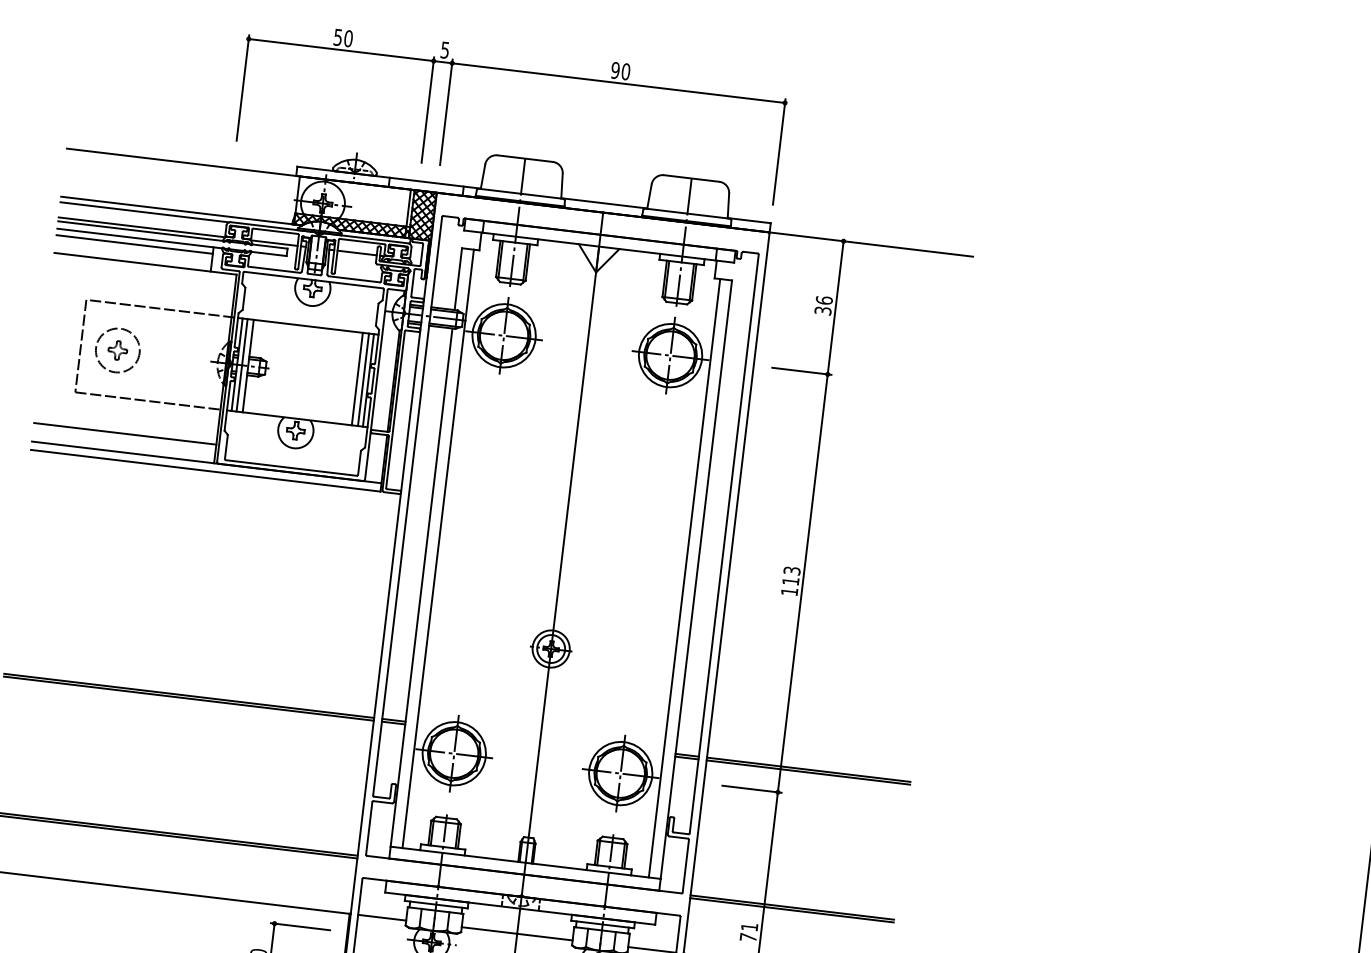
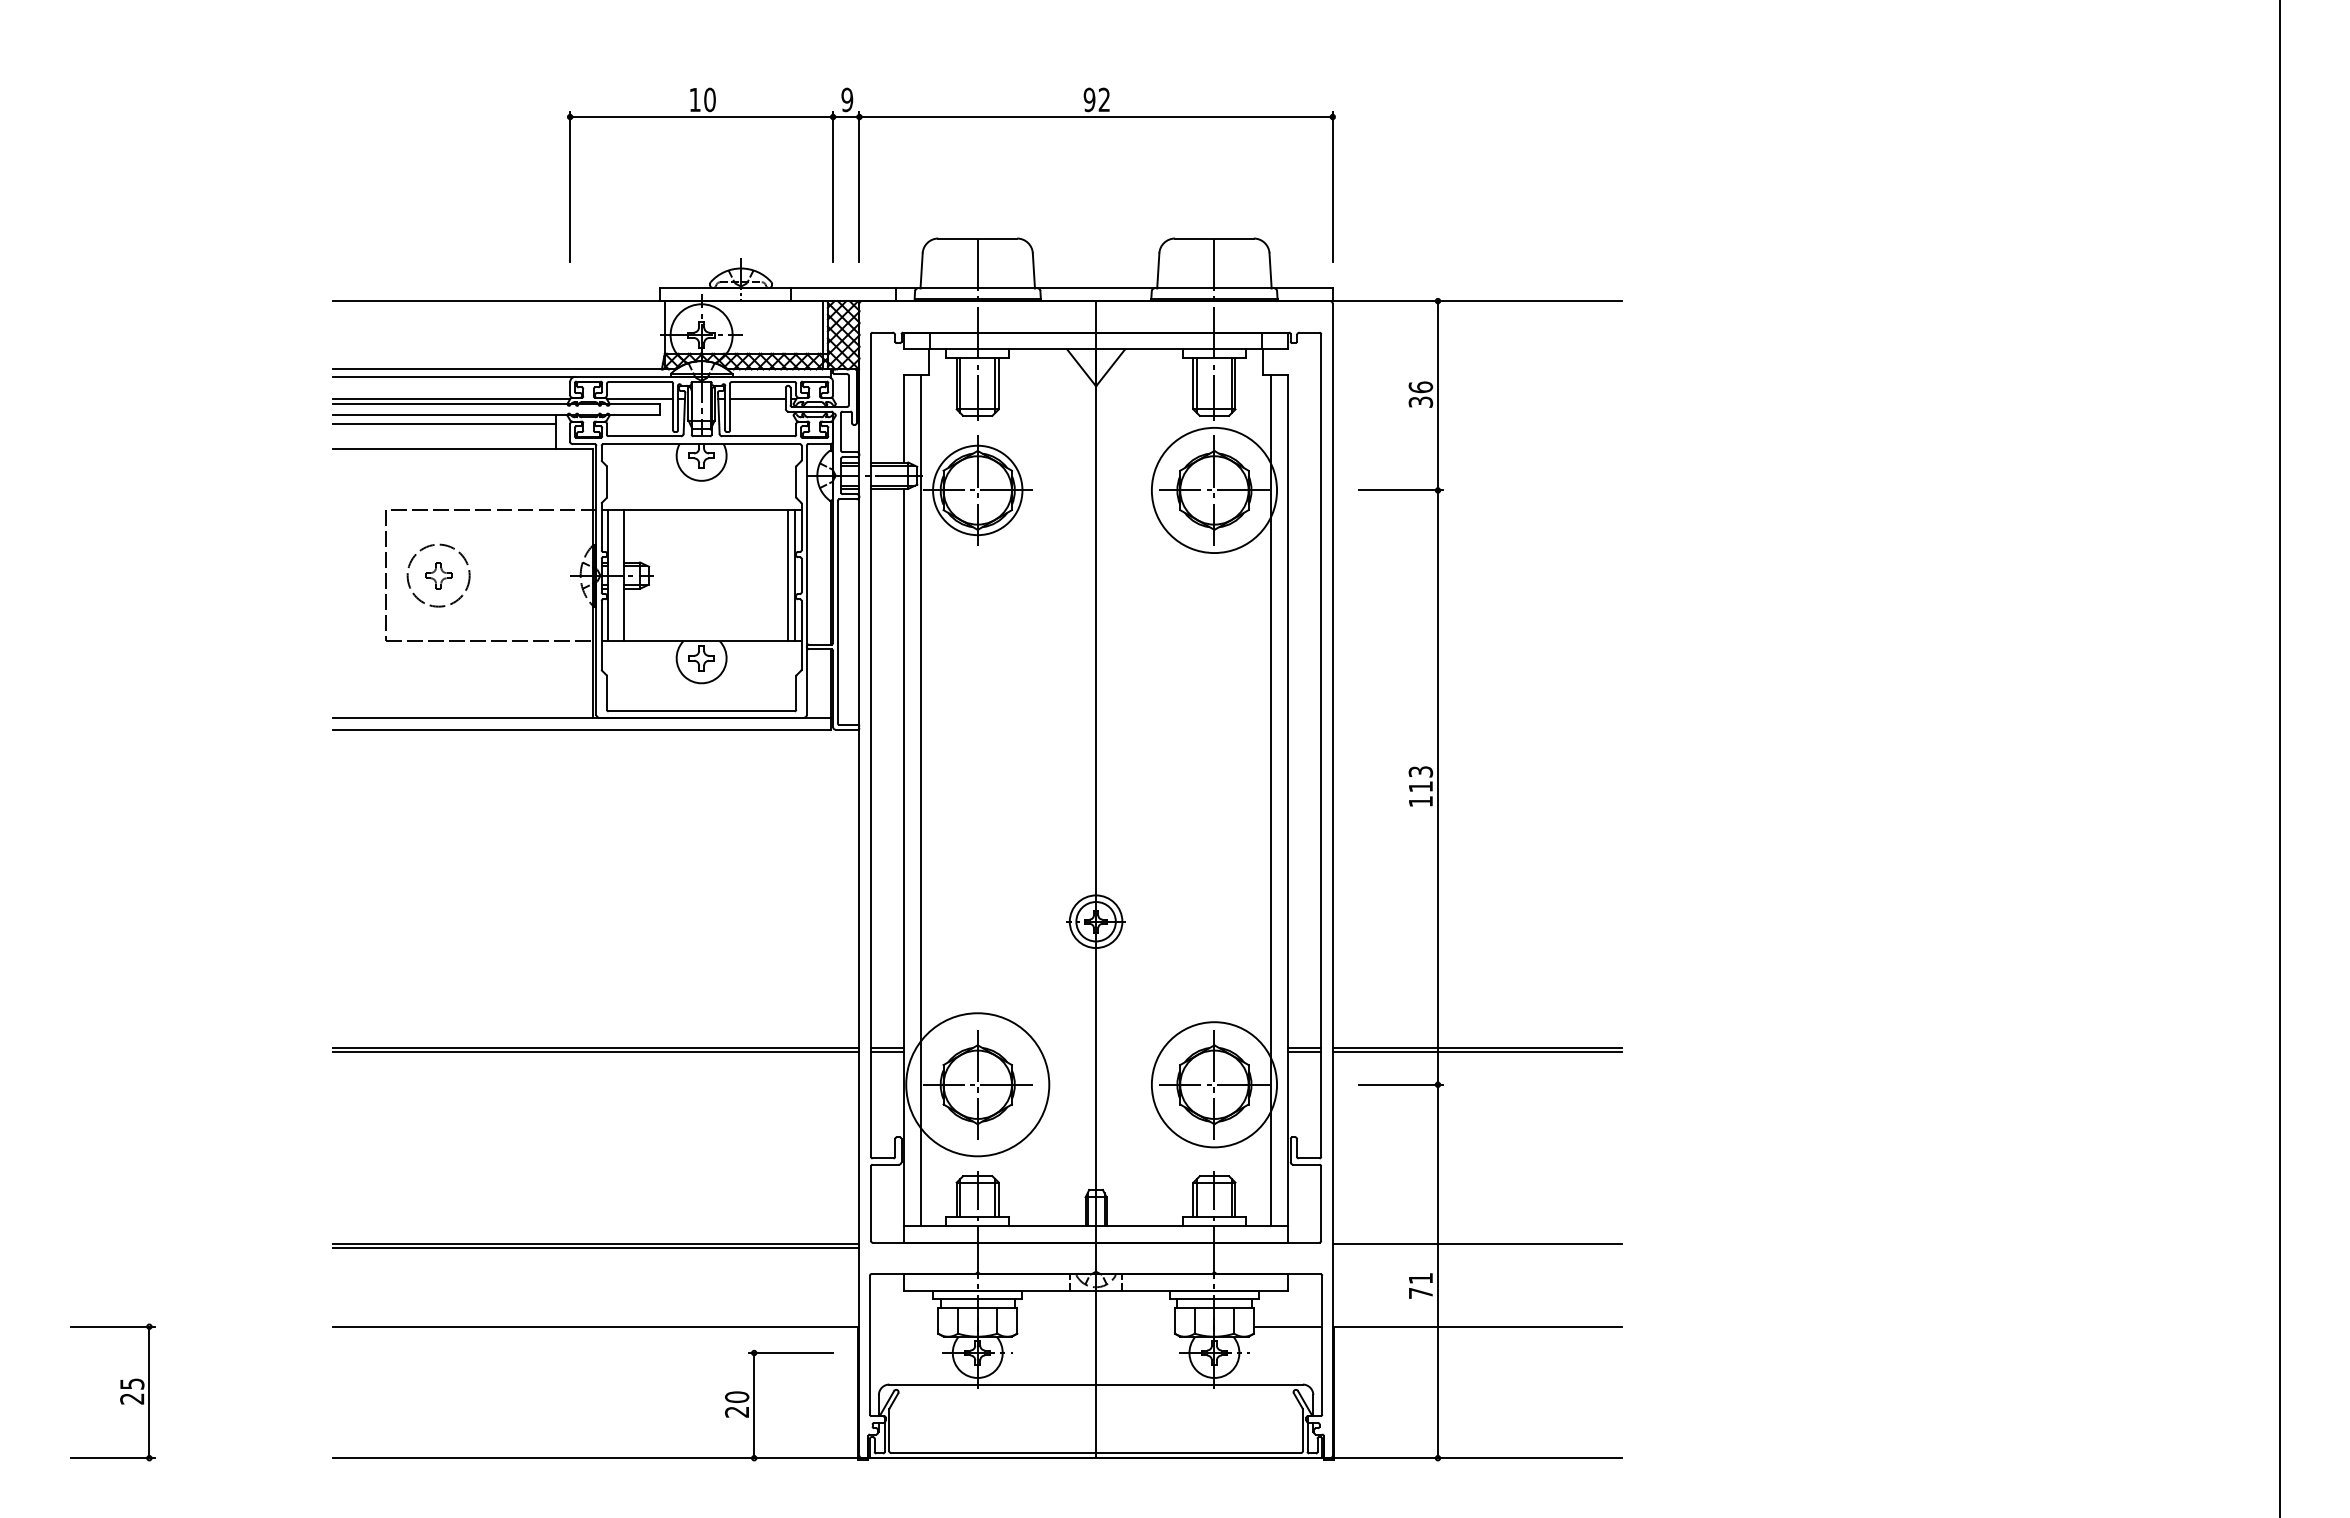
text: (337, 37) -> (694, 100), 50 -> 10
text: (445, 49) -> (847, 99), 5 -> 9
text: (626, 71) -> (1104, 99), 90 -> 92
circle: (670, 355) -> (1214, 490), size x1.4
line: (242, 365) -> (615, 575), removed
line: (357, 378) -> (779, 575), removed
line: (124, 433) -> (462, 691), removed
circle: (454, 753) -> (977, 1084), size x1.6
circle: (620, 773) -> (1214, 1084), size x1.4
line: (792, 910) -> (1477, 1247), removed
line: (381, 917) -> (903, 1326), removed
line: (516, 933) -> (1095, 1326), removed

